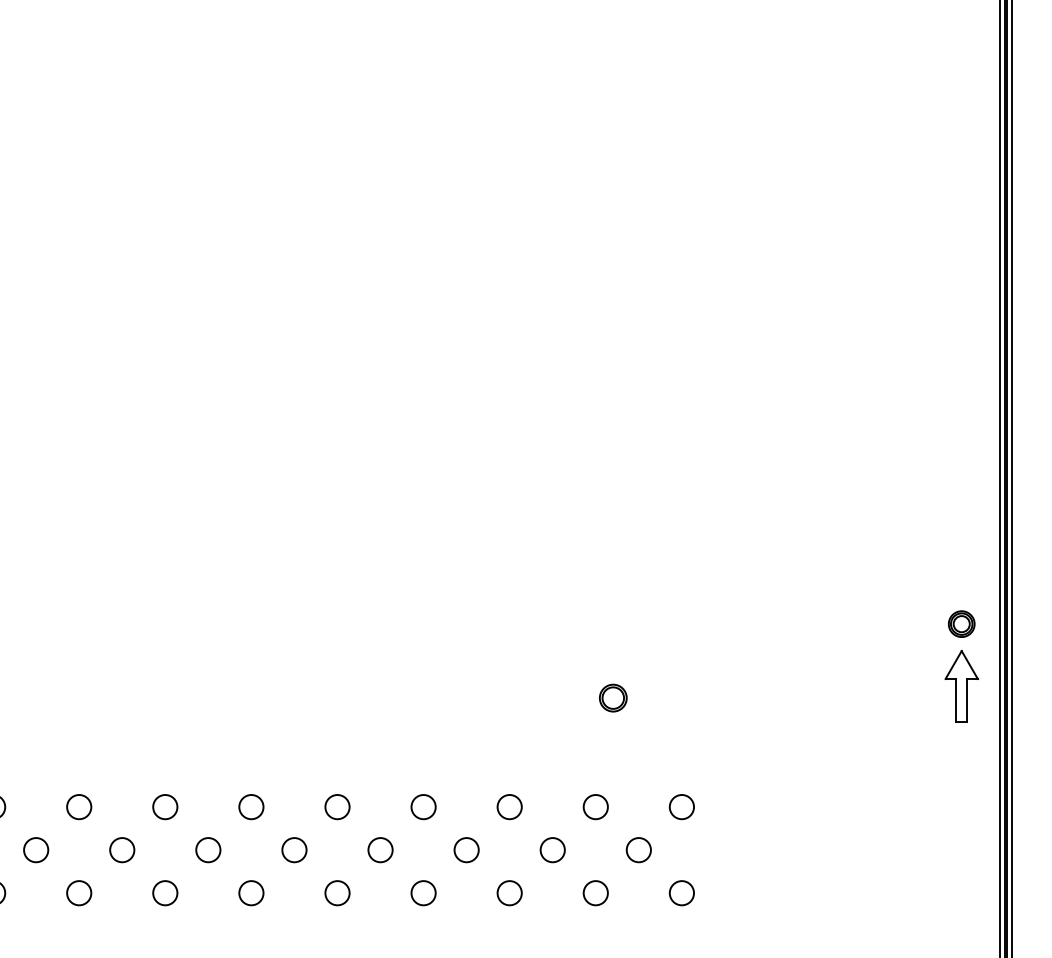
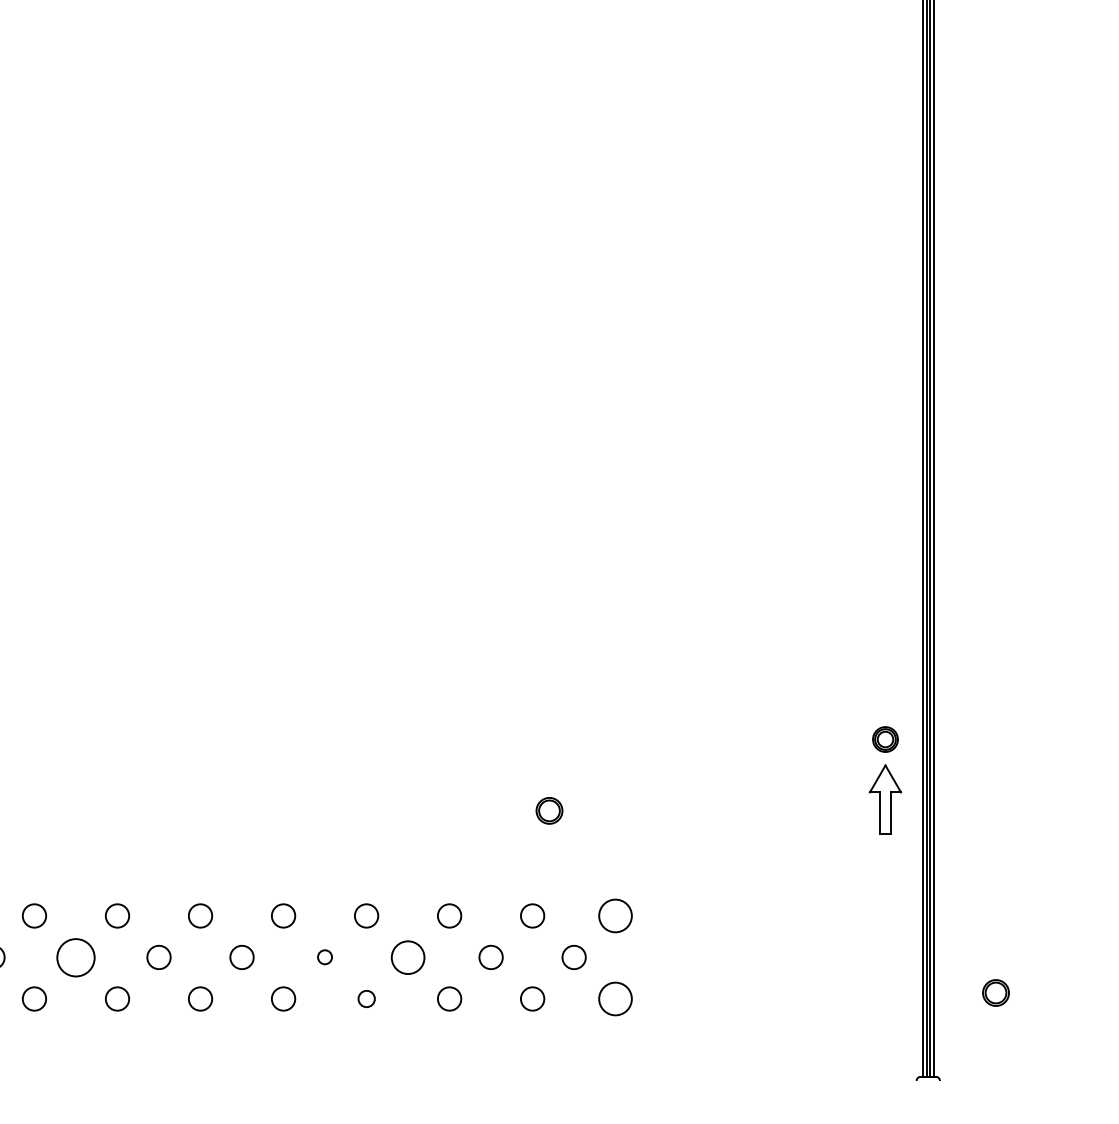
circle: (681, 806) -> (615, 915), size x1.4
circle: (121, 849) -> (75, 956), size x1.6
circle: (379, 849) -> (324, 956), size x0.6
circle: (466, 849) -> (407, 956), size x1.4
circle: (423, 892) -> (366, 998), size x0.7
circle: (681, 892) -> (615, 998), size x1.4

